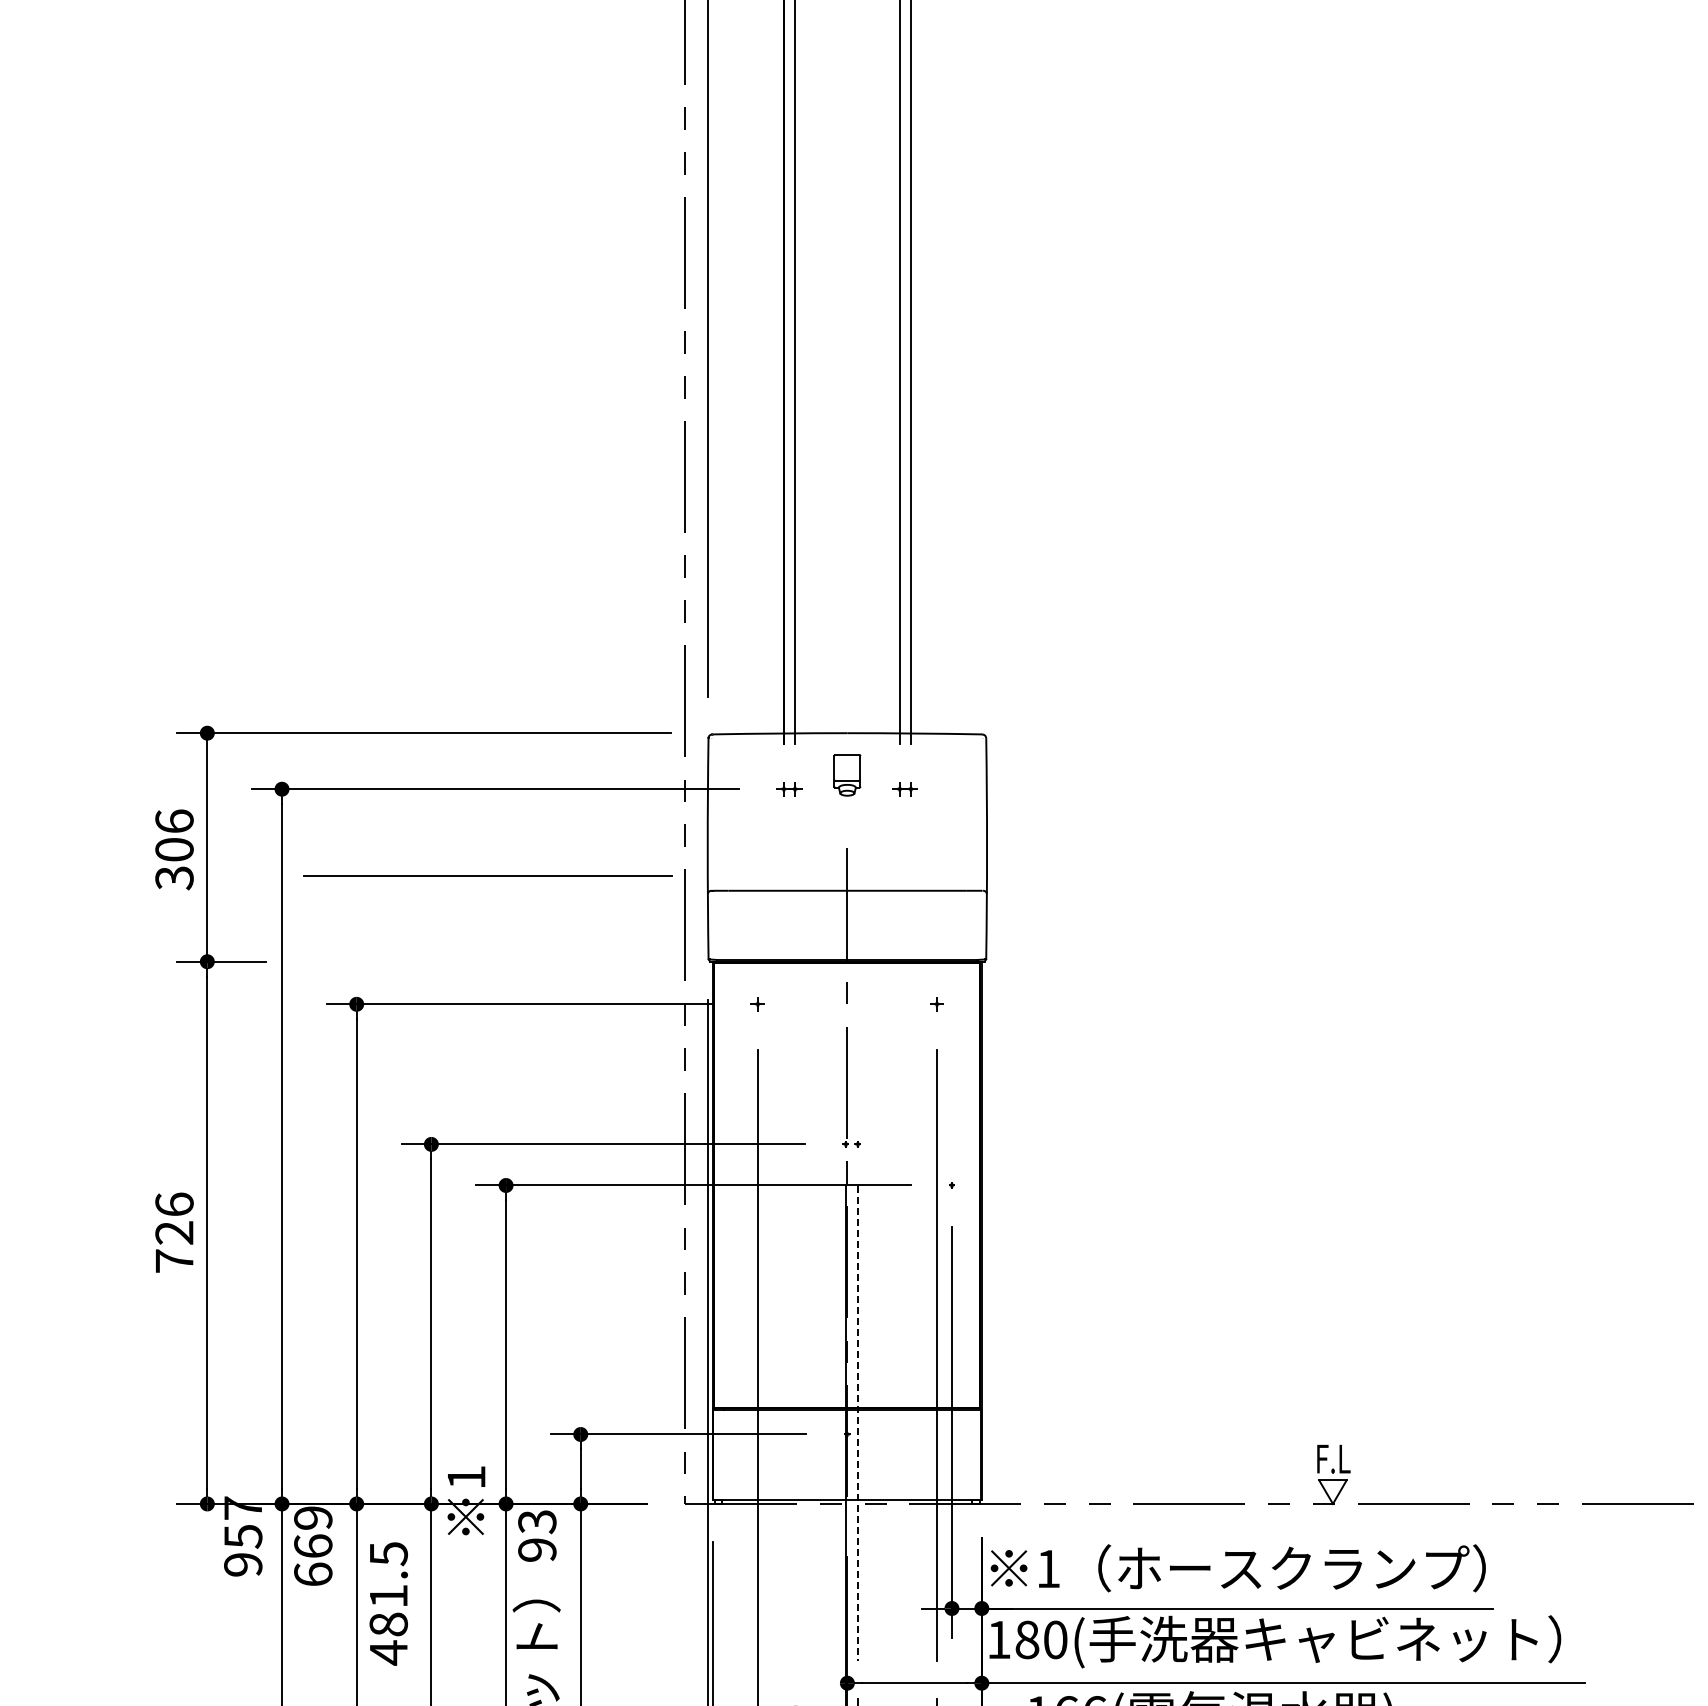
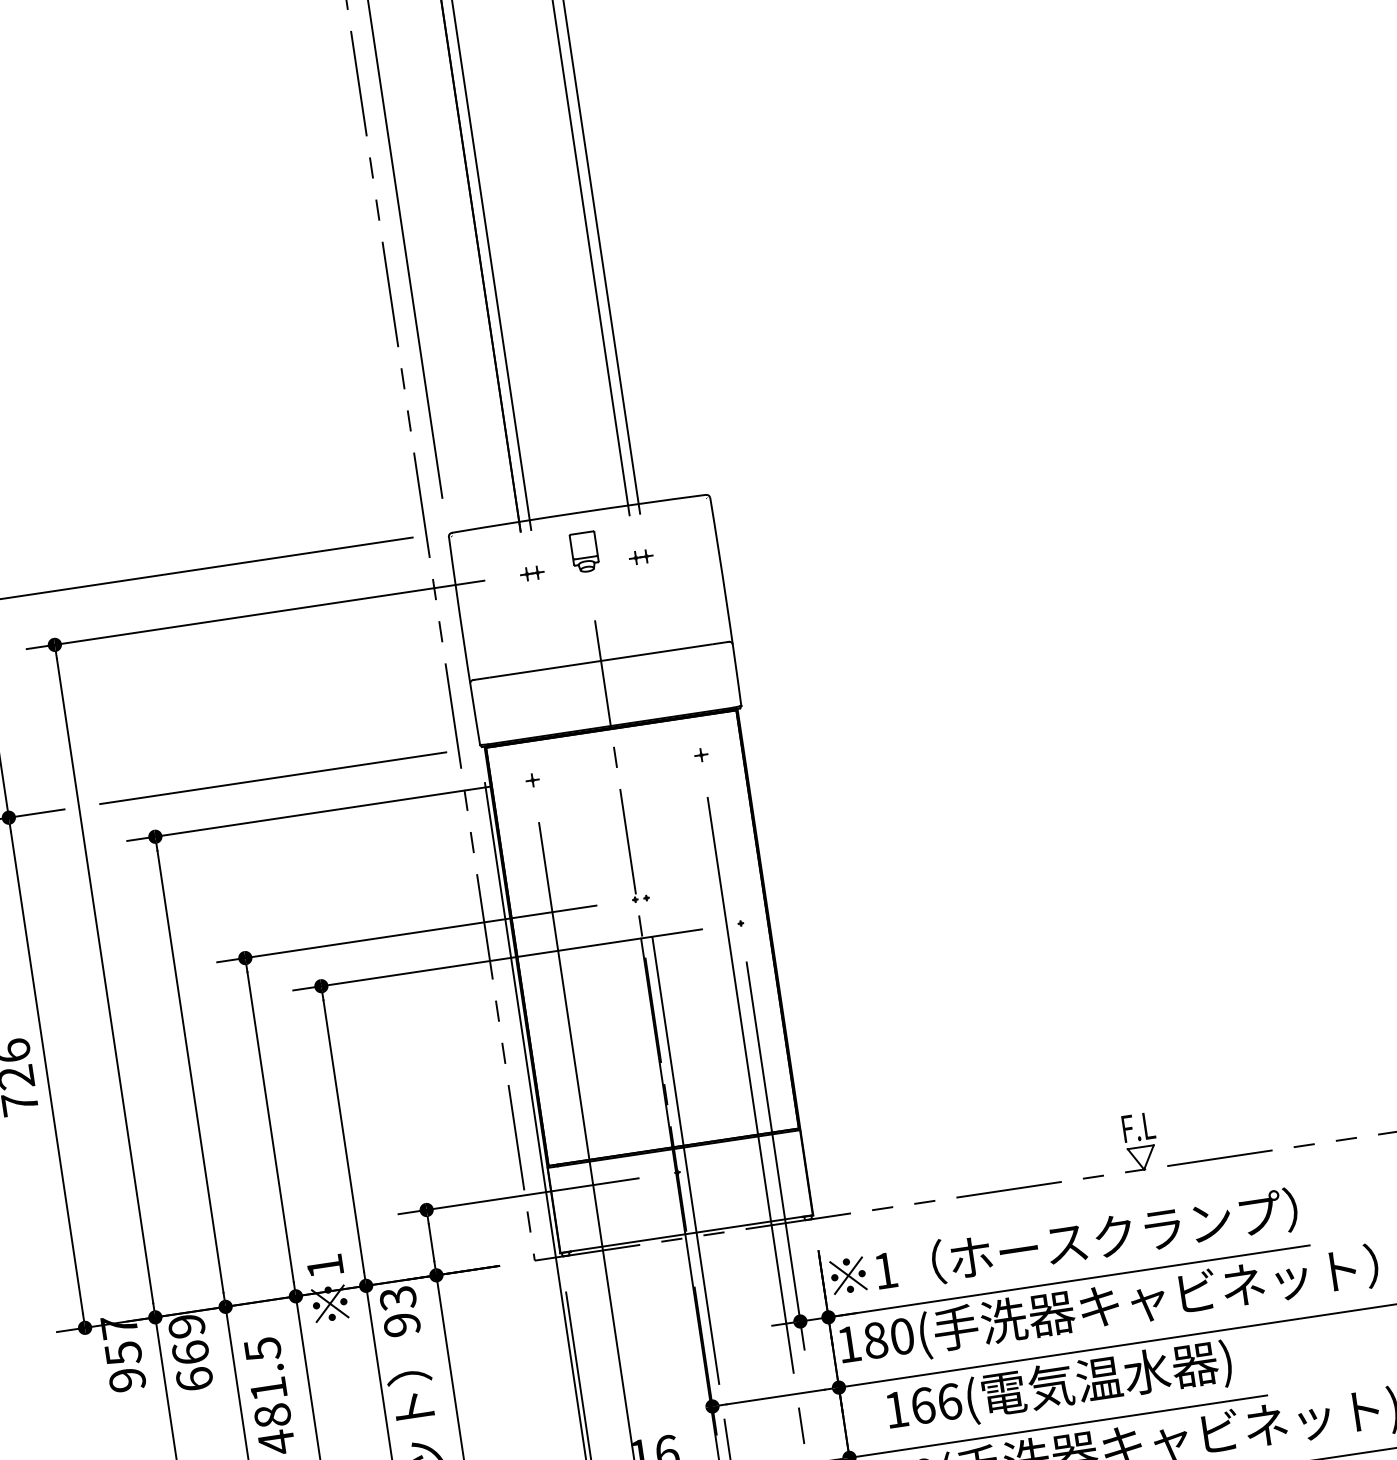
line: (487, 875) -> (272, 778), moved
line: (857, 1423) -> (685, 1160), dashed -> solid

